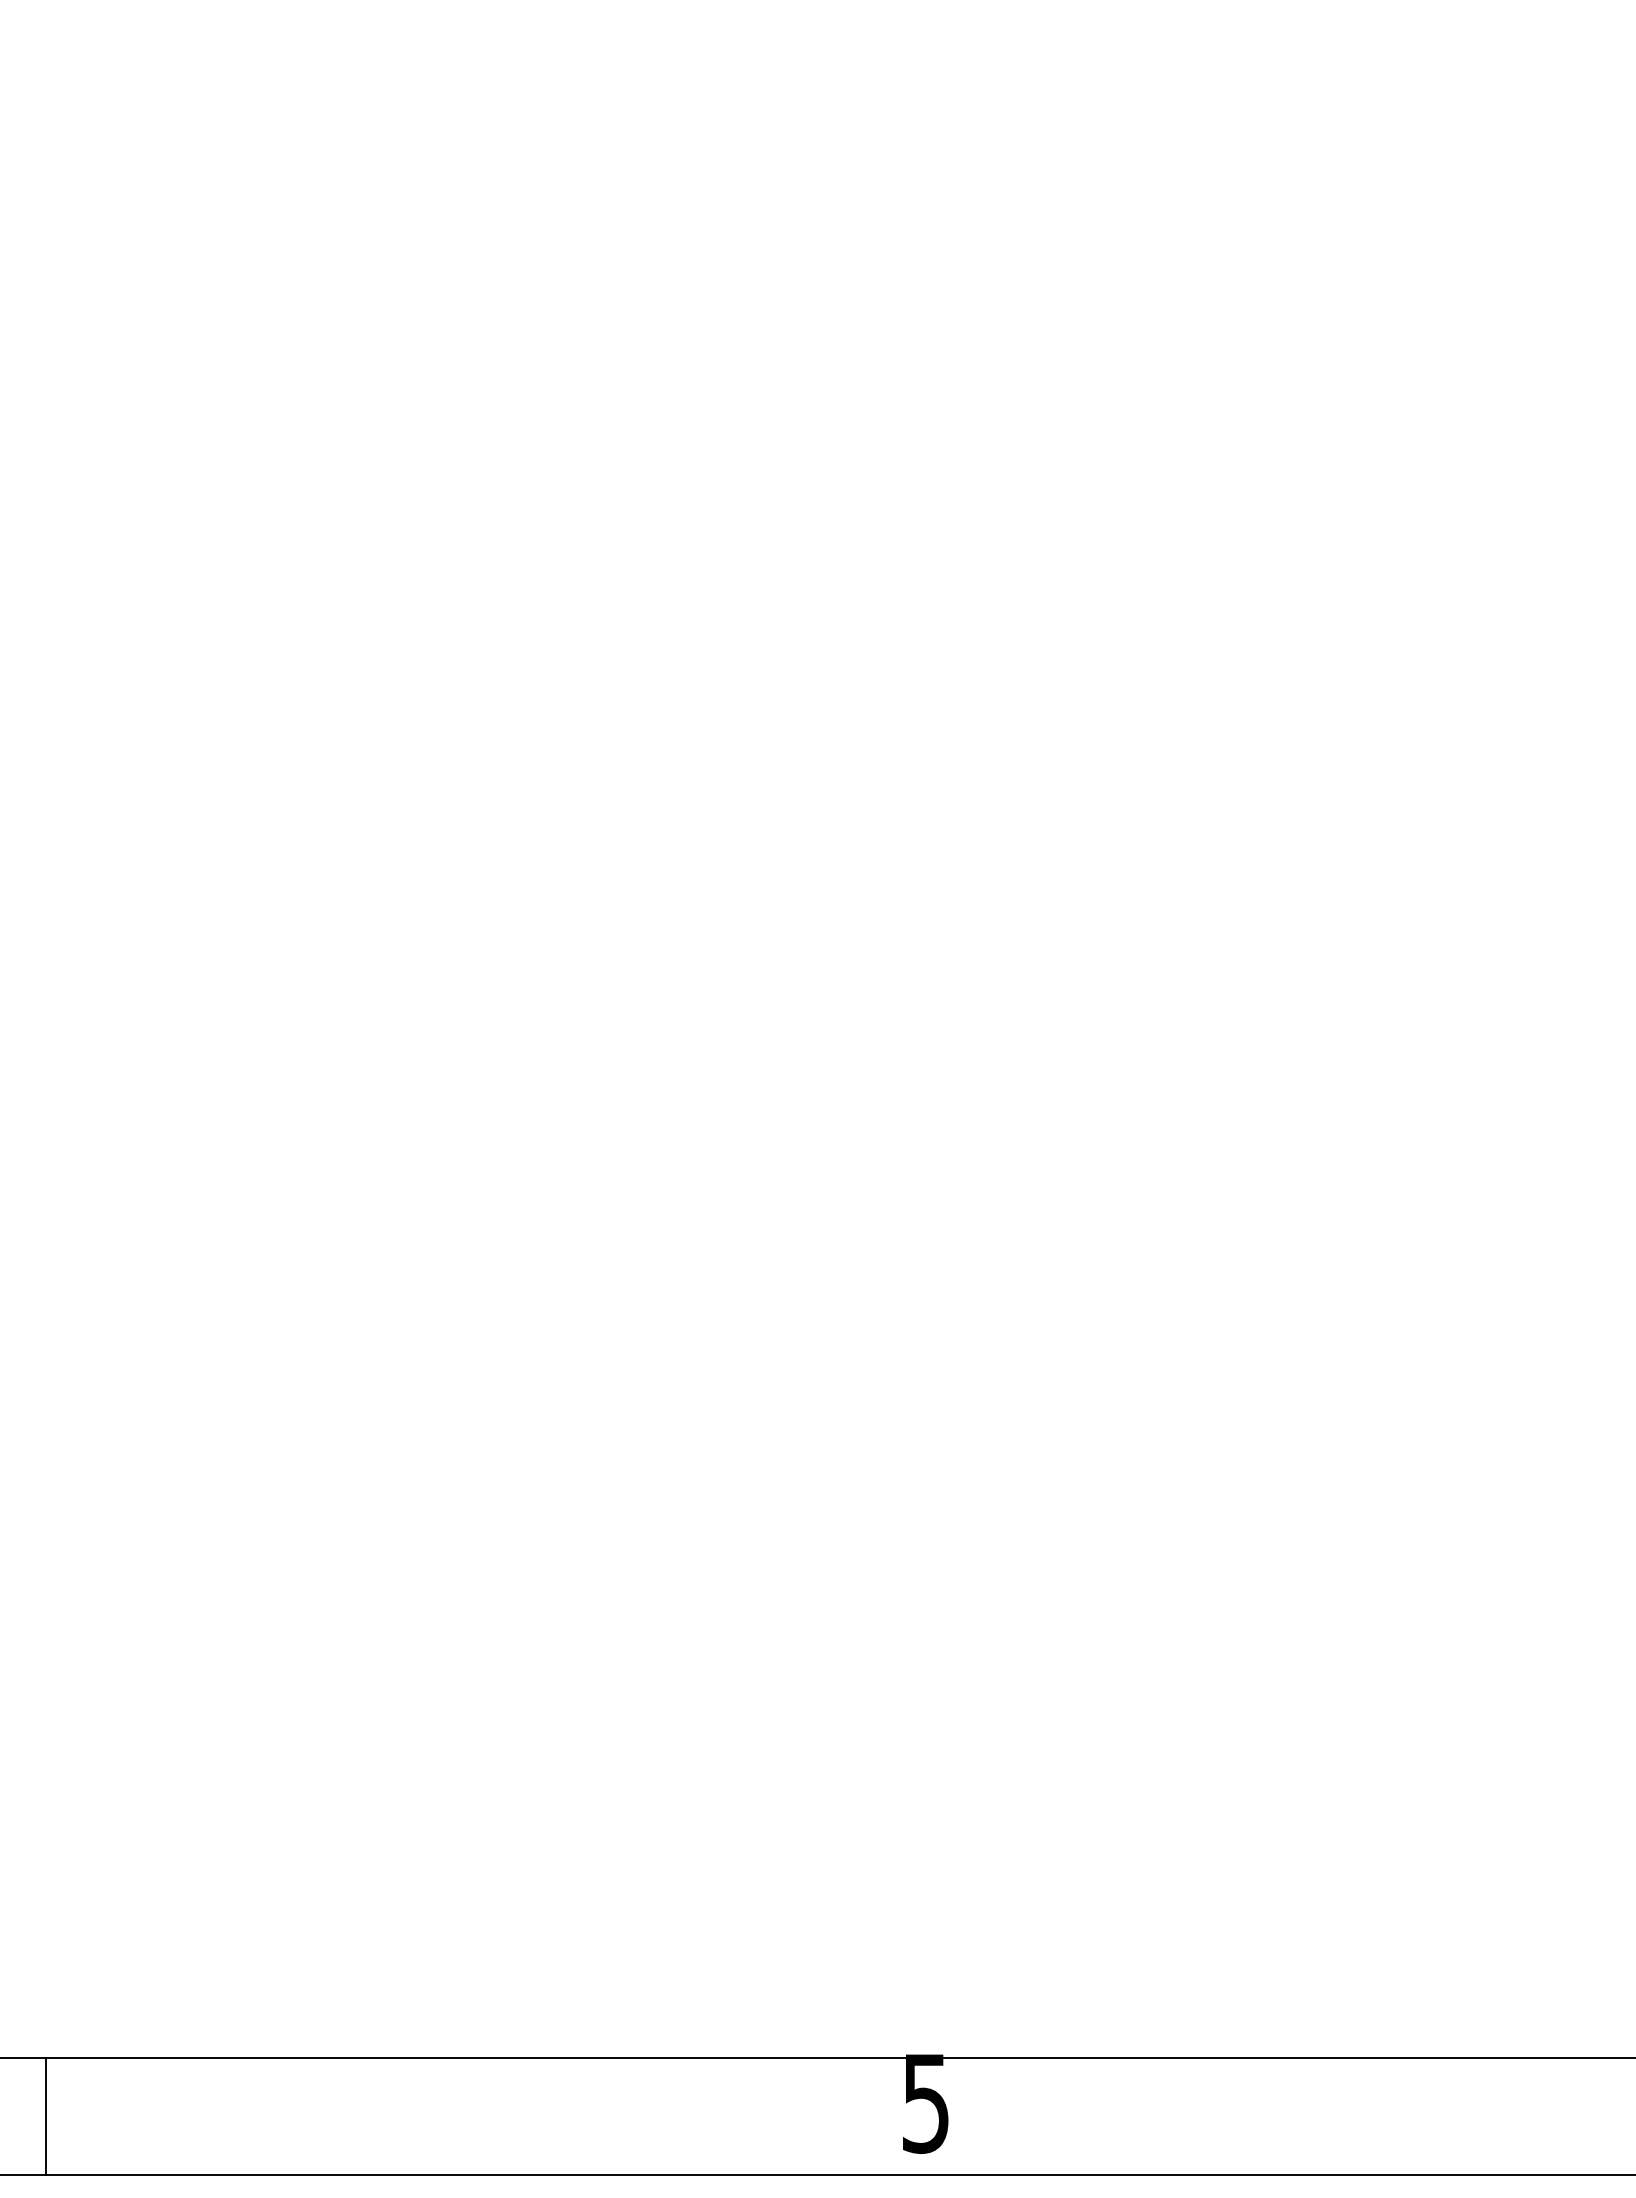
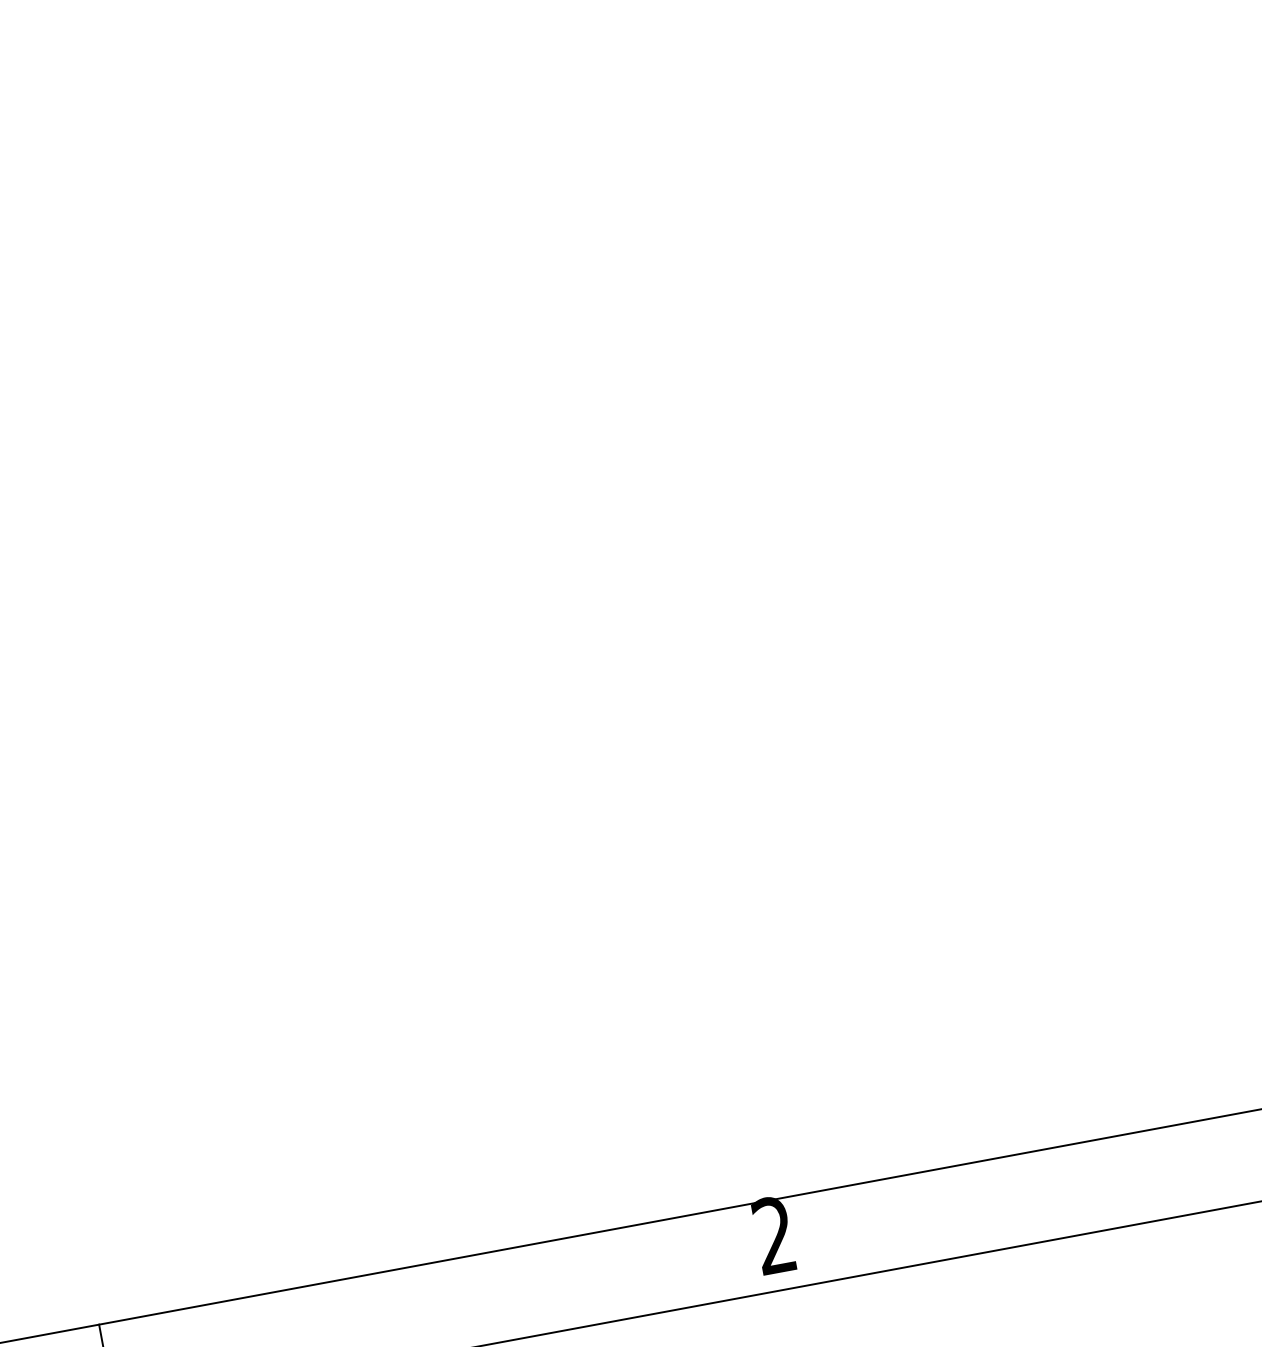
text: (925, 2102) -> (773, 1234), 5 -> 2

